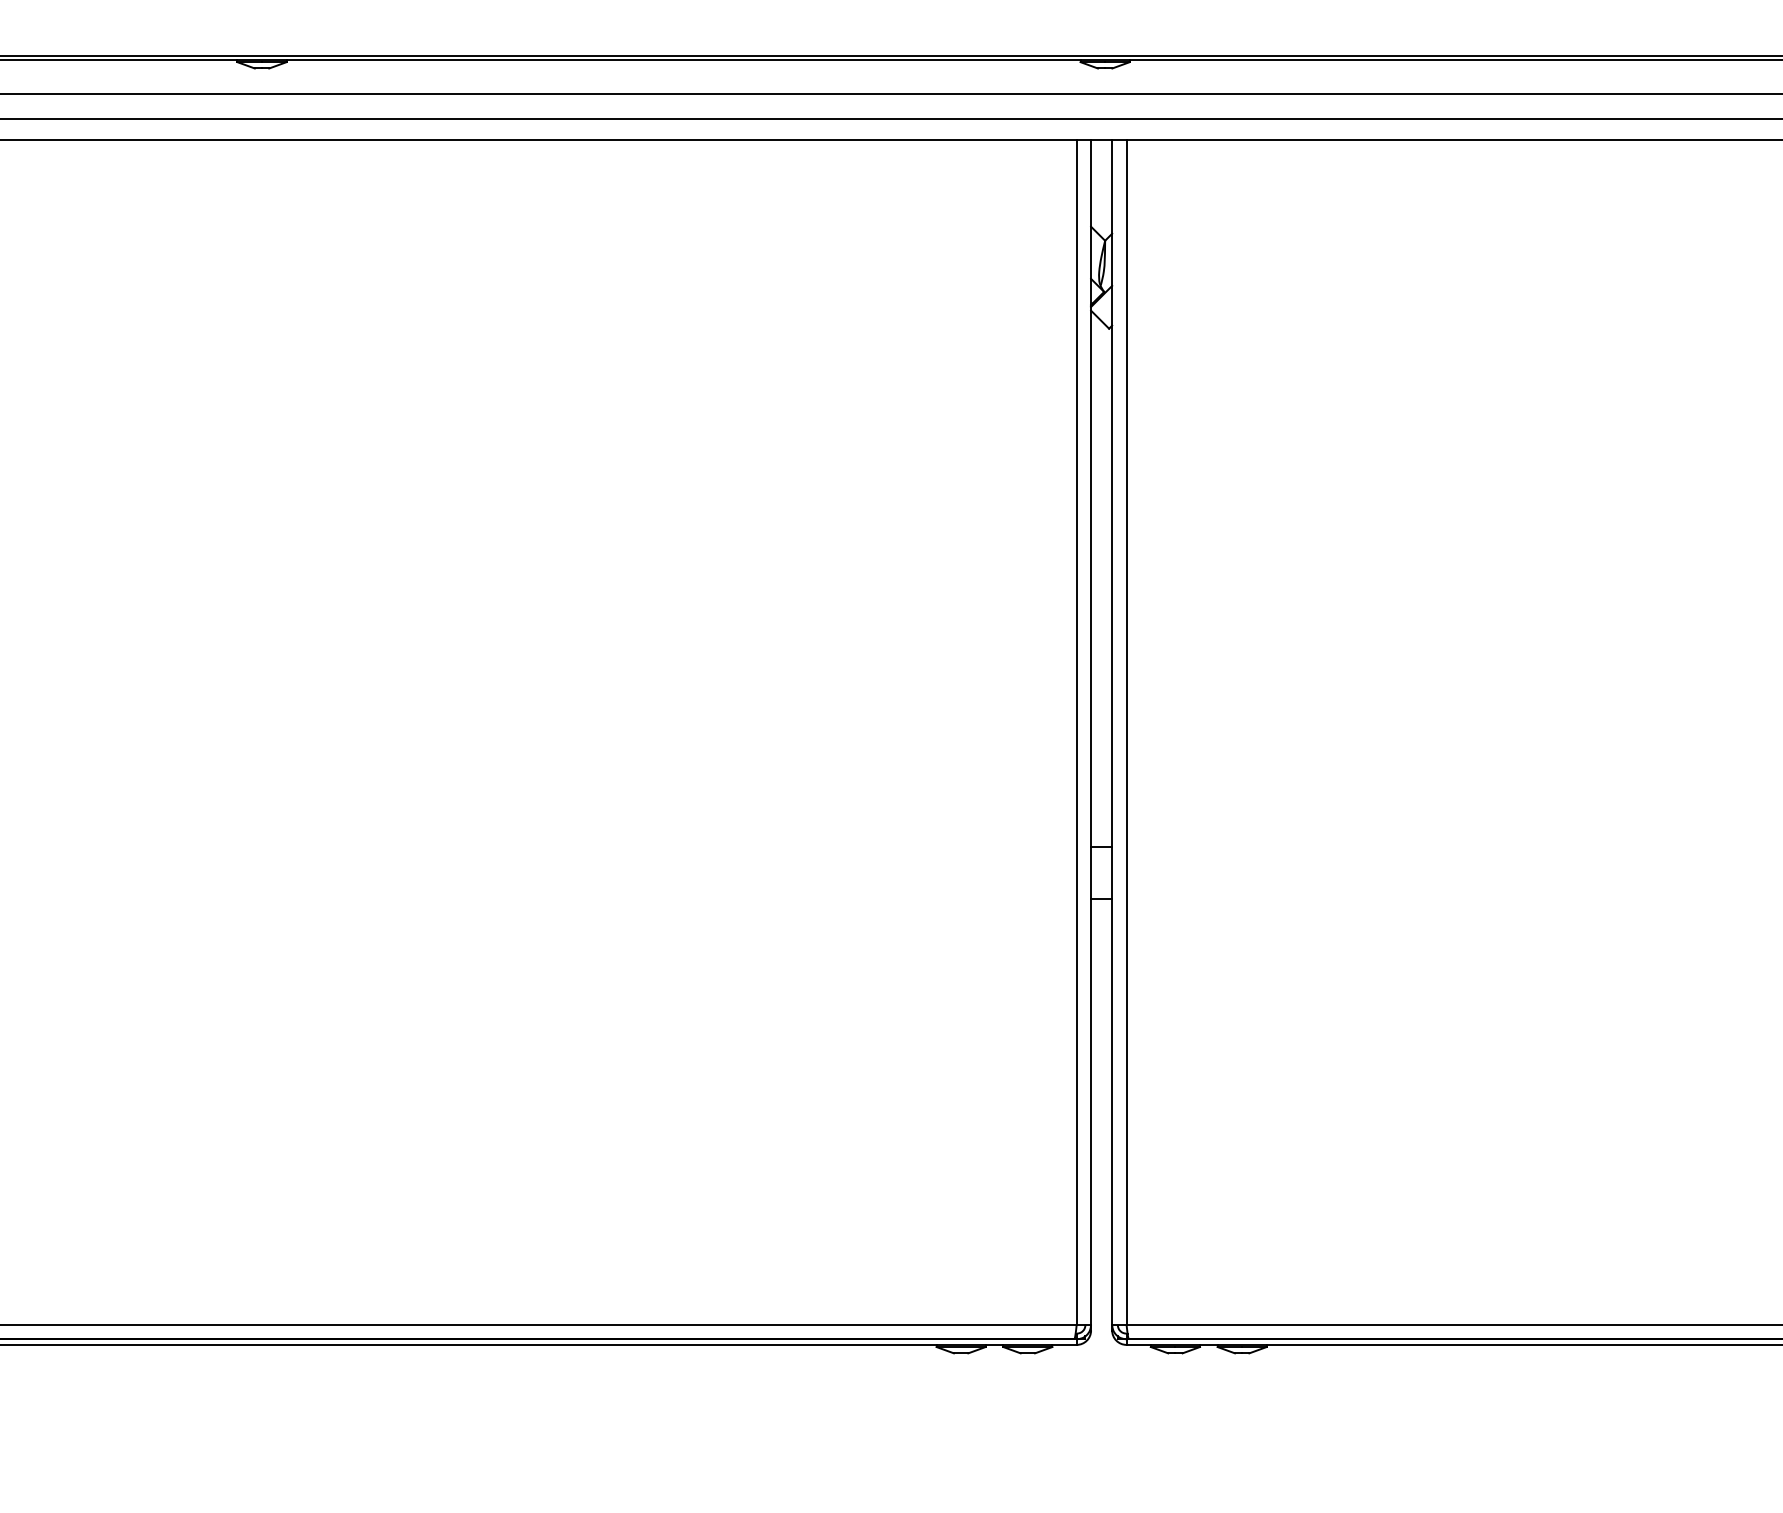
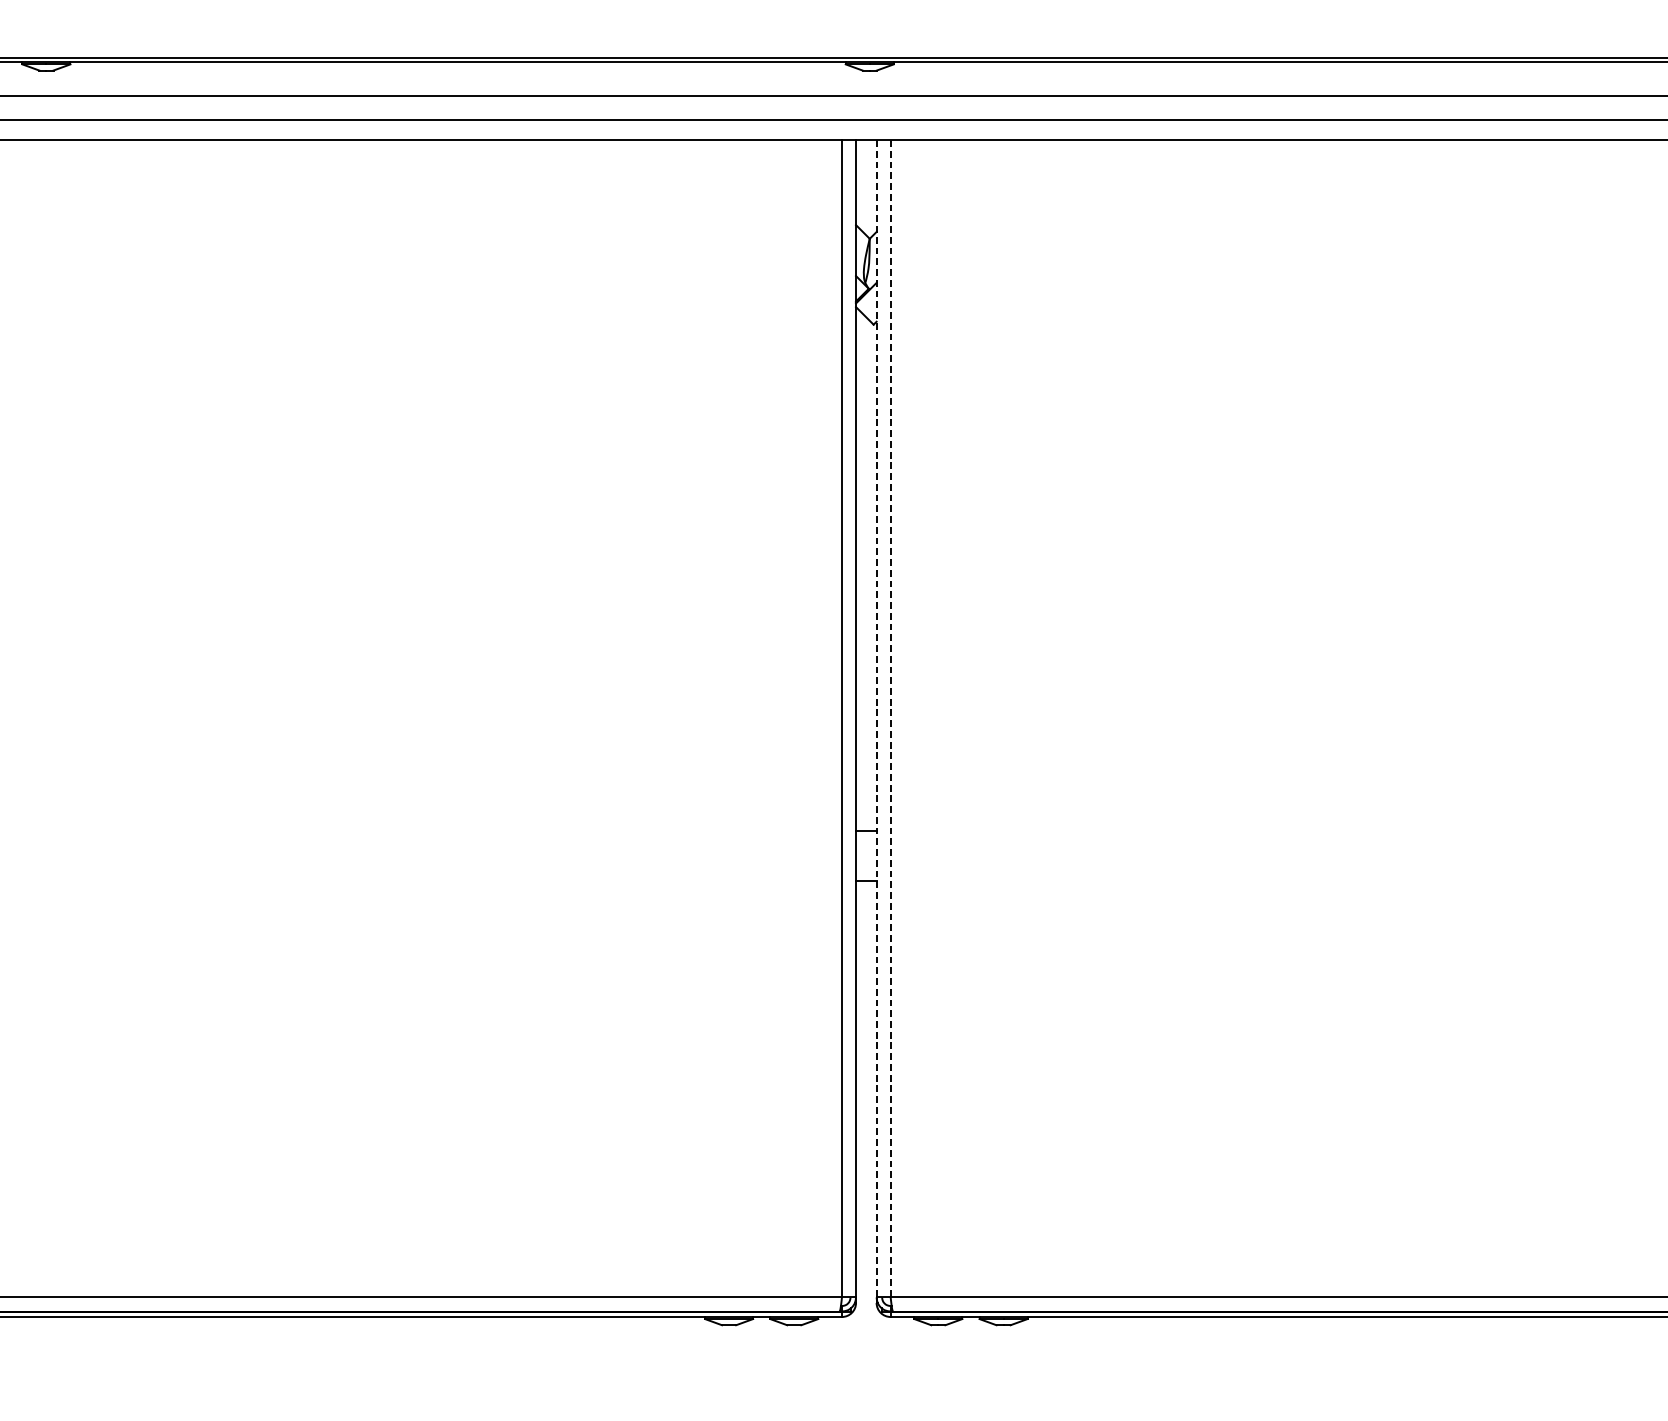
line: (1112, 732) -> (876, 718), solid -> dashed
line: (1126, 732) -> (890, 718), solid -> dashed

